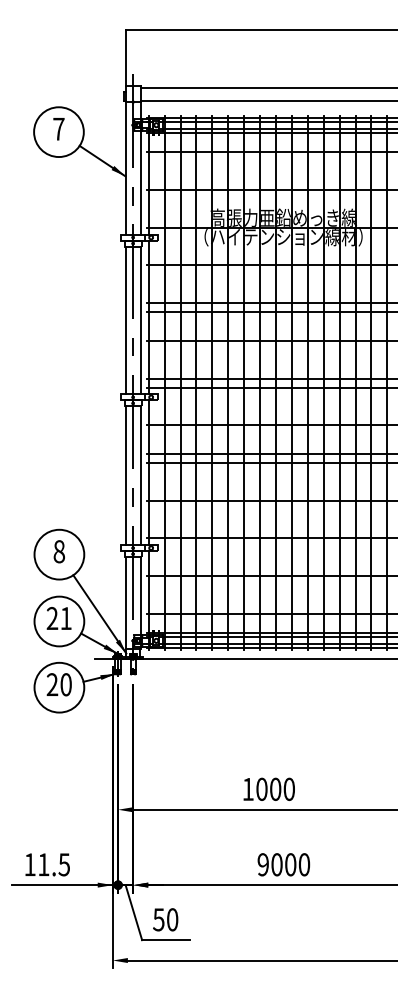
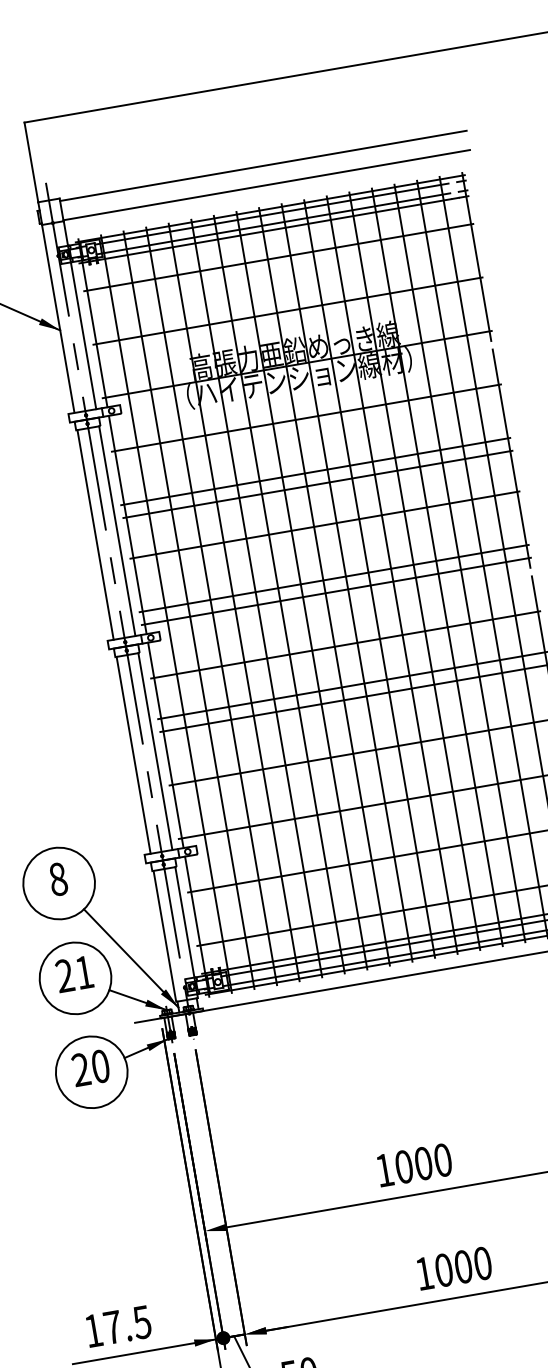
text: (43, 864) -> (112, 1327), 11.5 -> 17.5
text: (262, 864) -> (423, 1273), 9000 -> 1000

